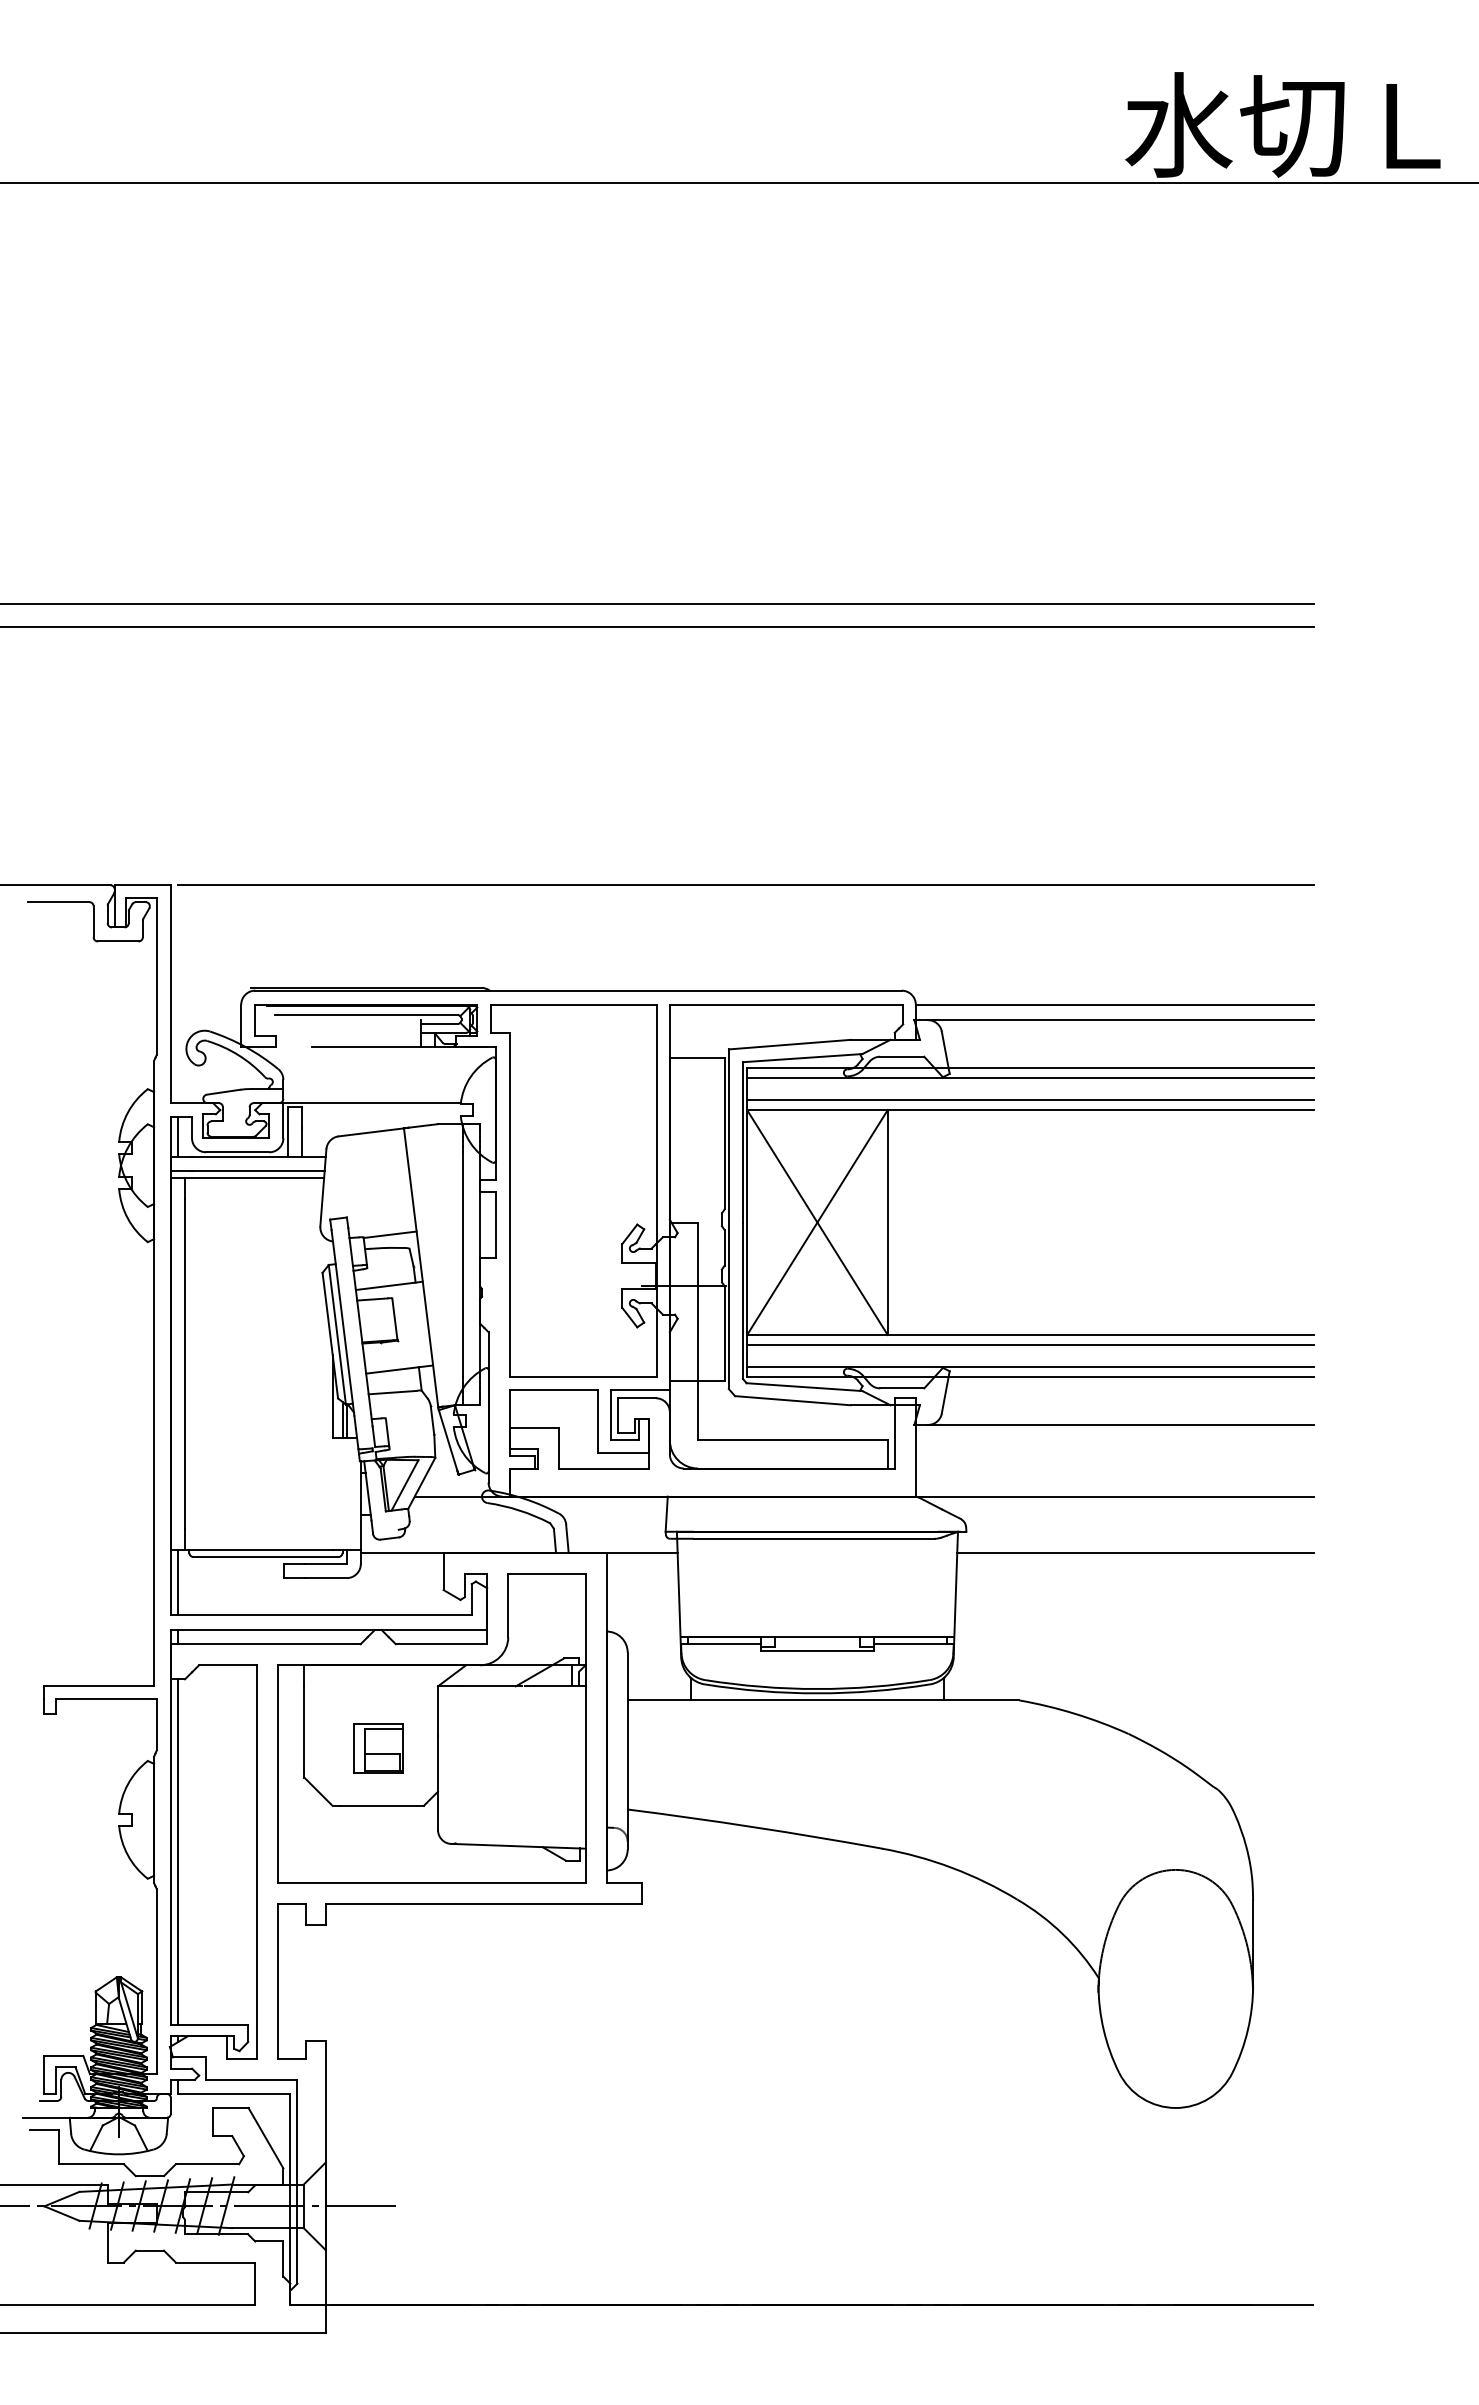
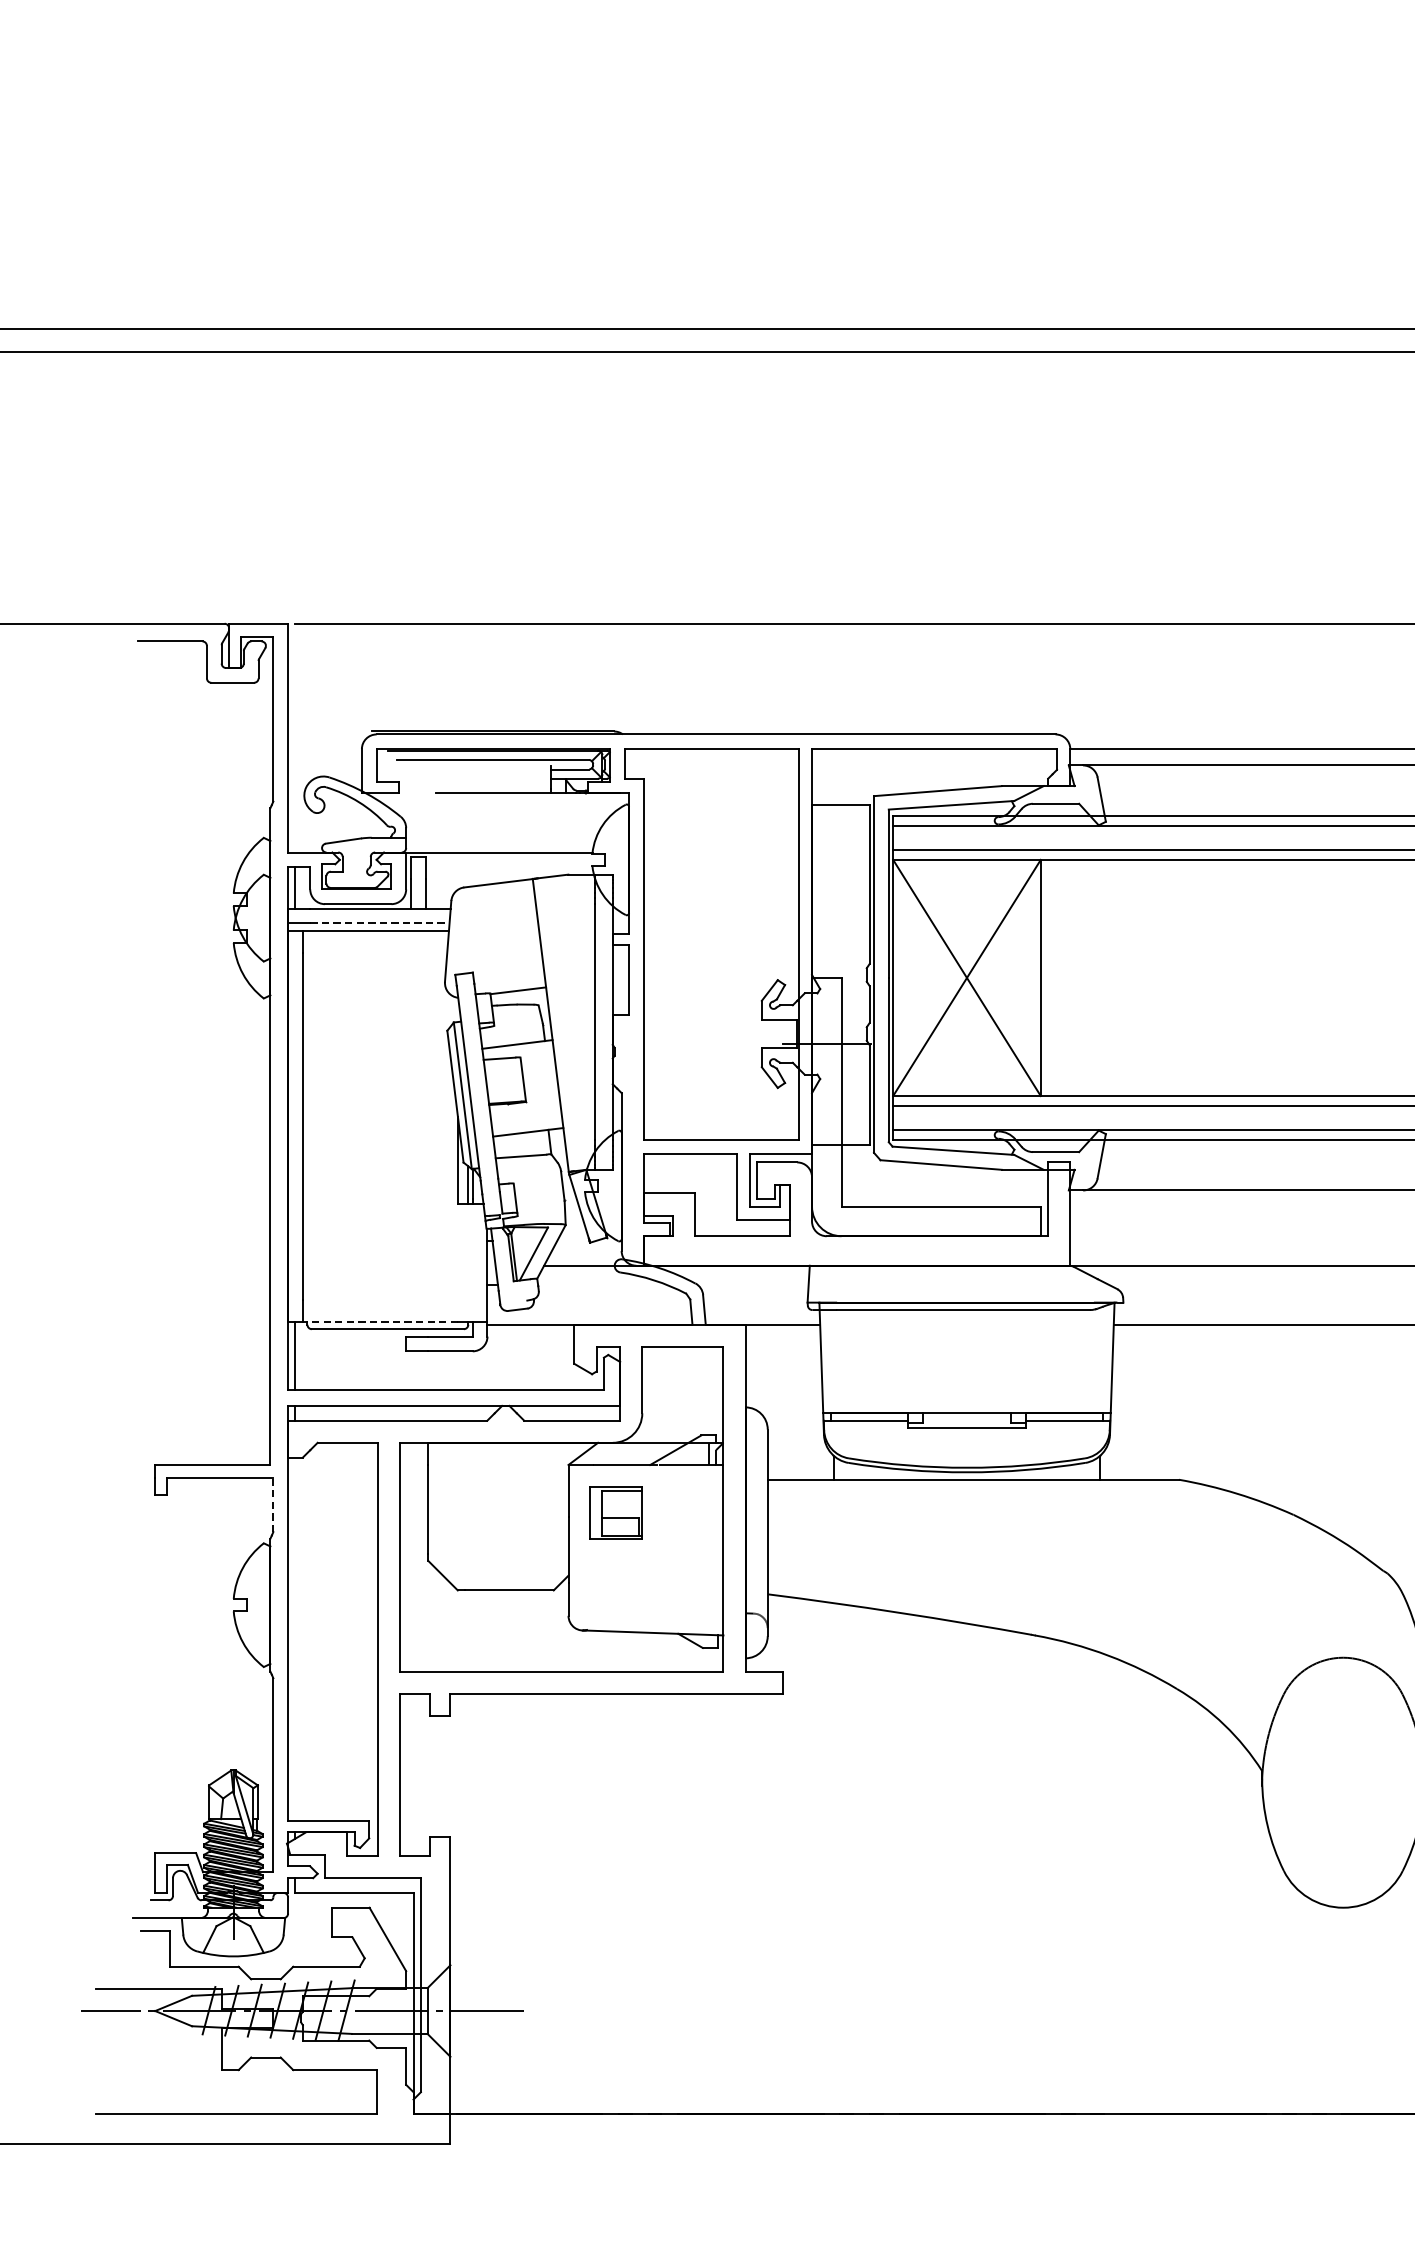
line: (258, 1170) -> (380, 923), solid -> dashed
line: (258, 1550) -> (380, 1322), solid -> dashed
line: (156, 1724) -> (272, 1505), solid -> dashed
part: (378, 1748) -> (616, 1512), moved
line: (177, 1852) -> (294, 1639), removed

